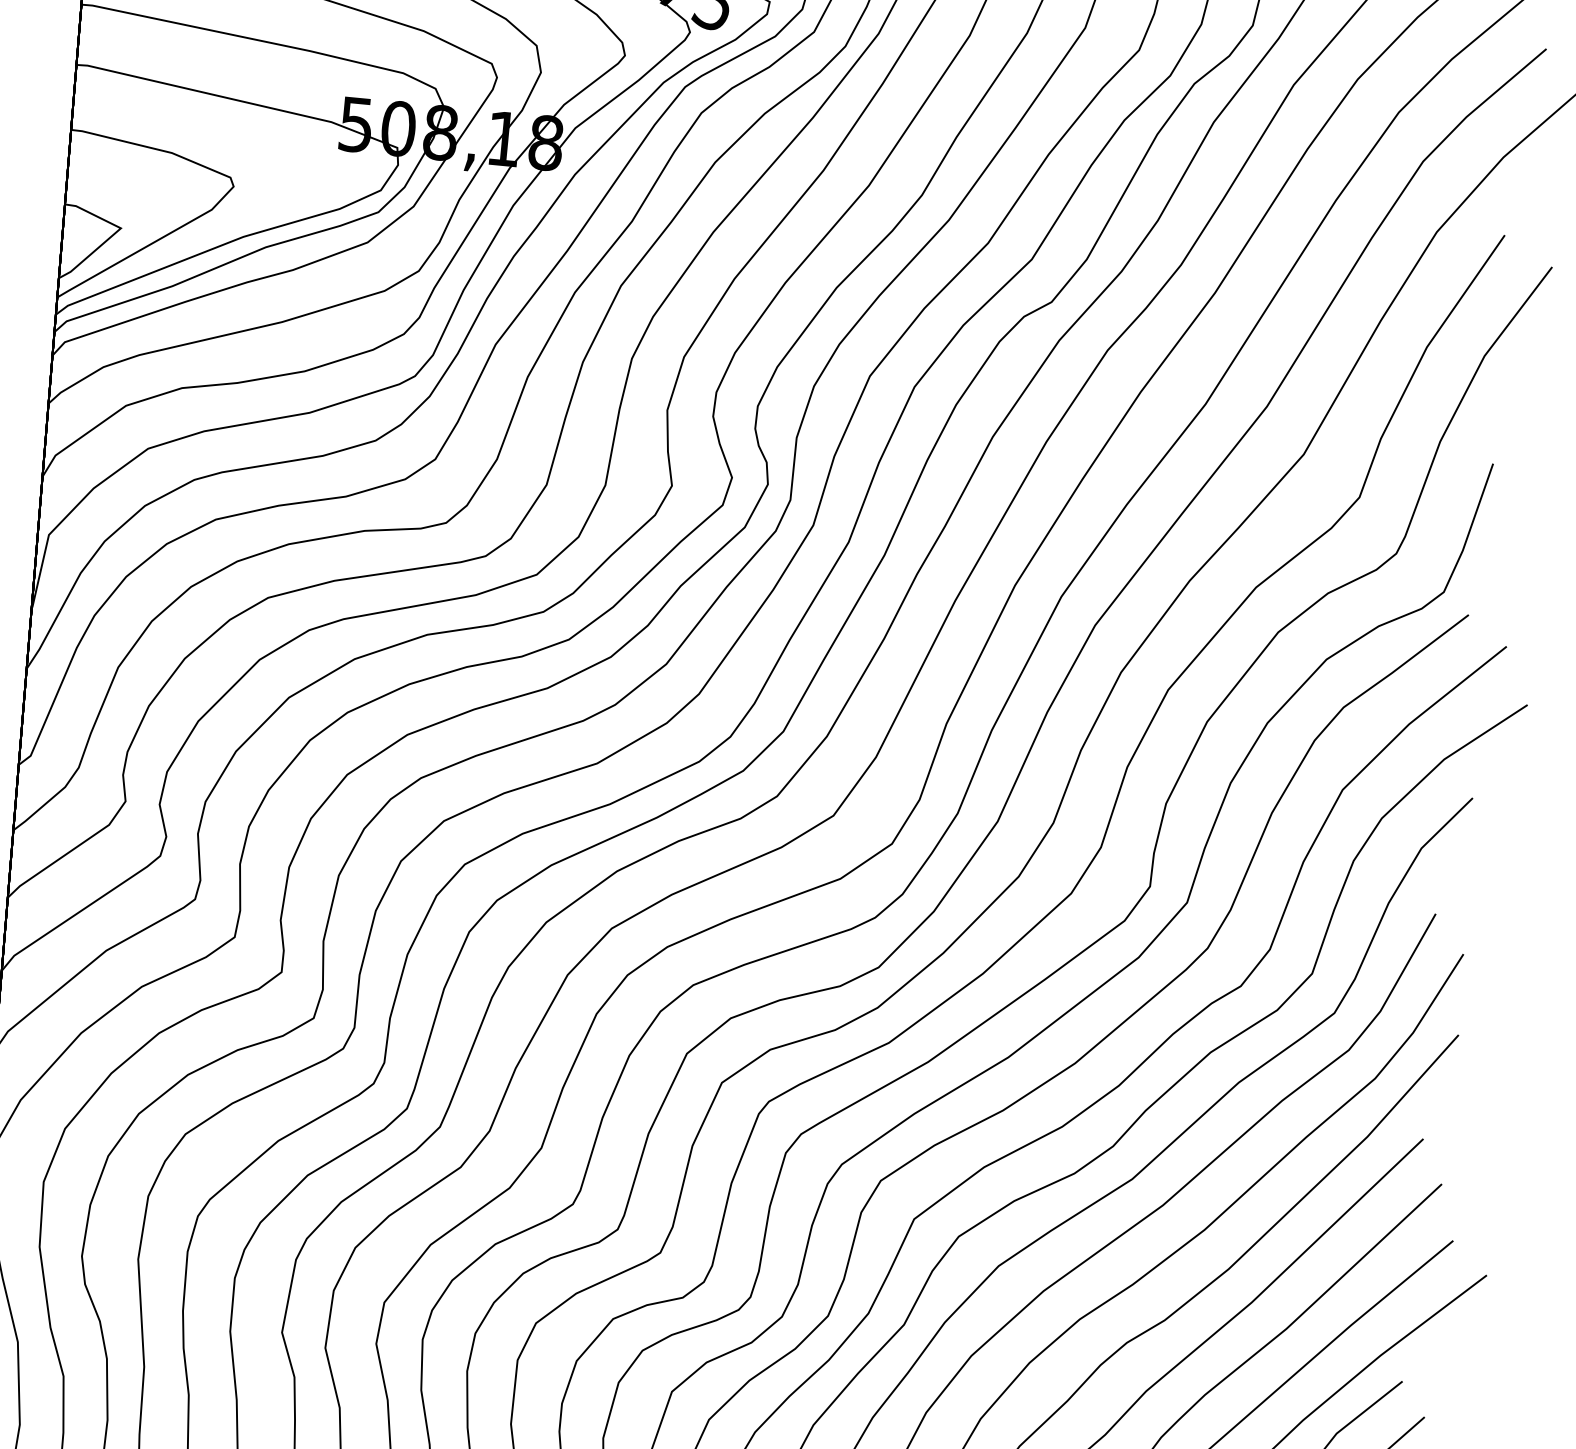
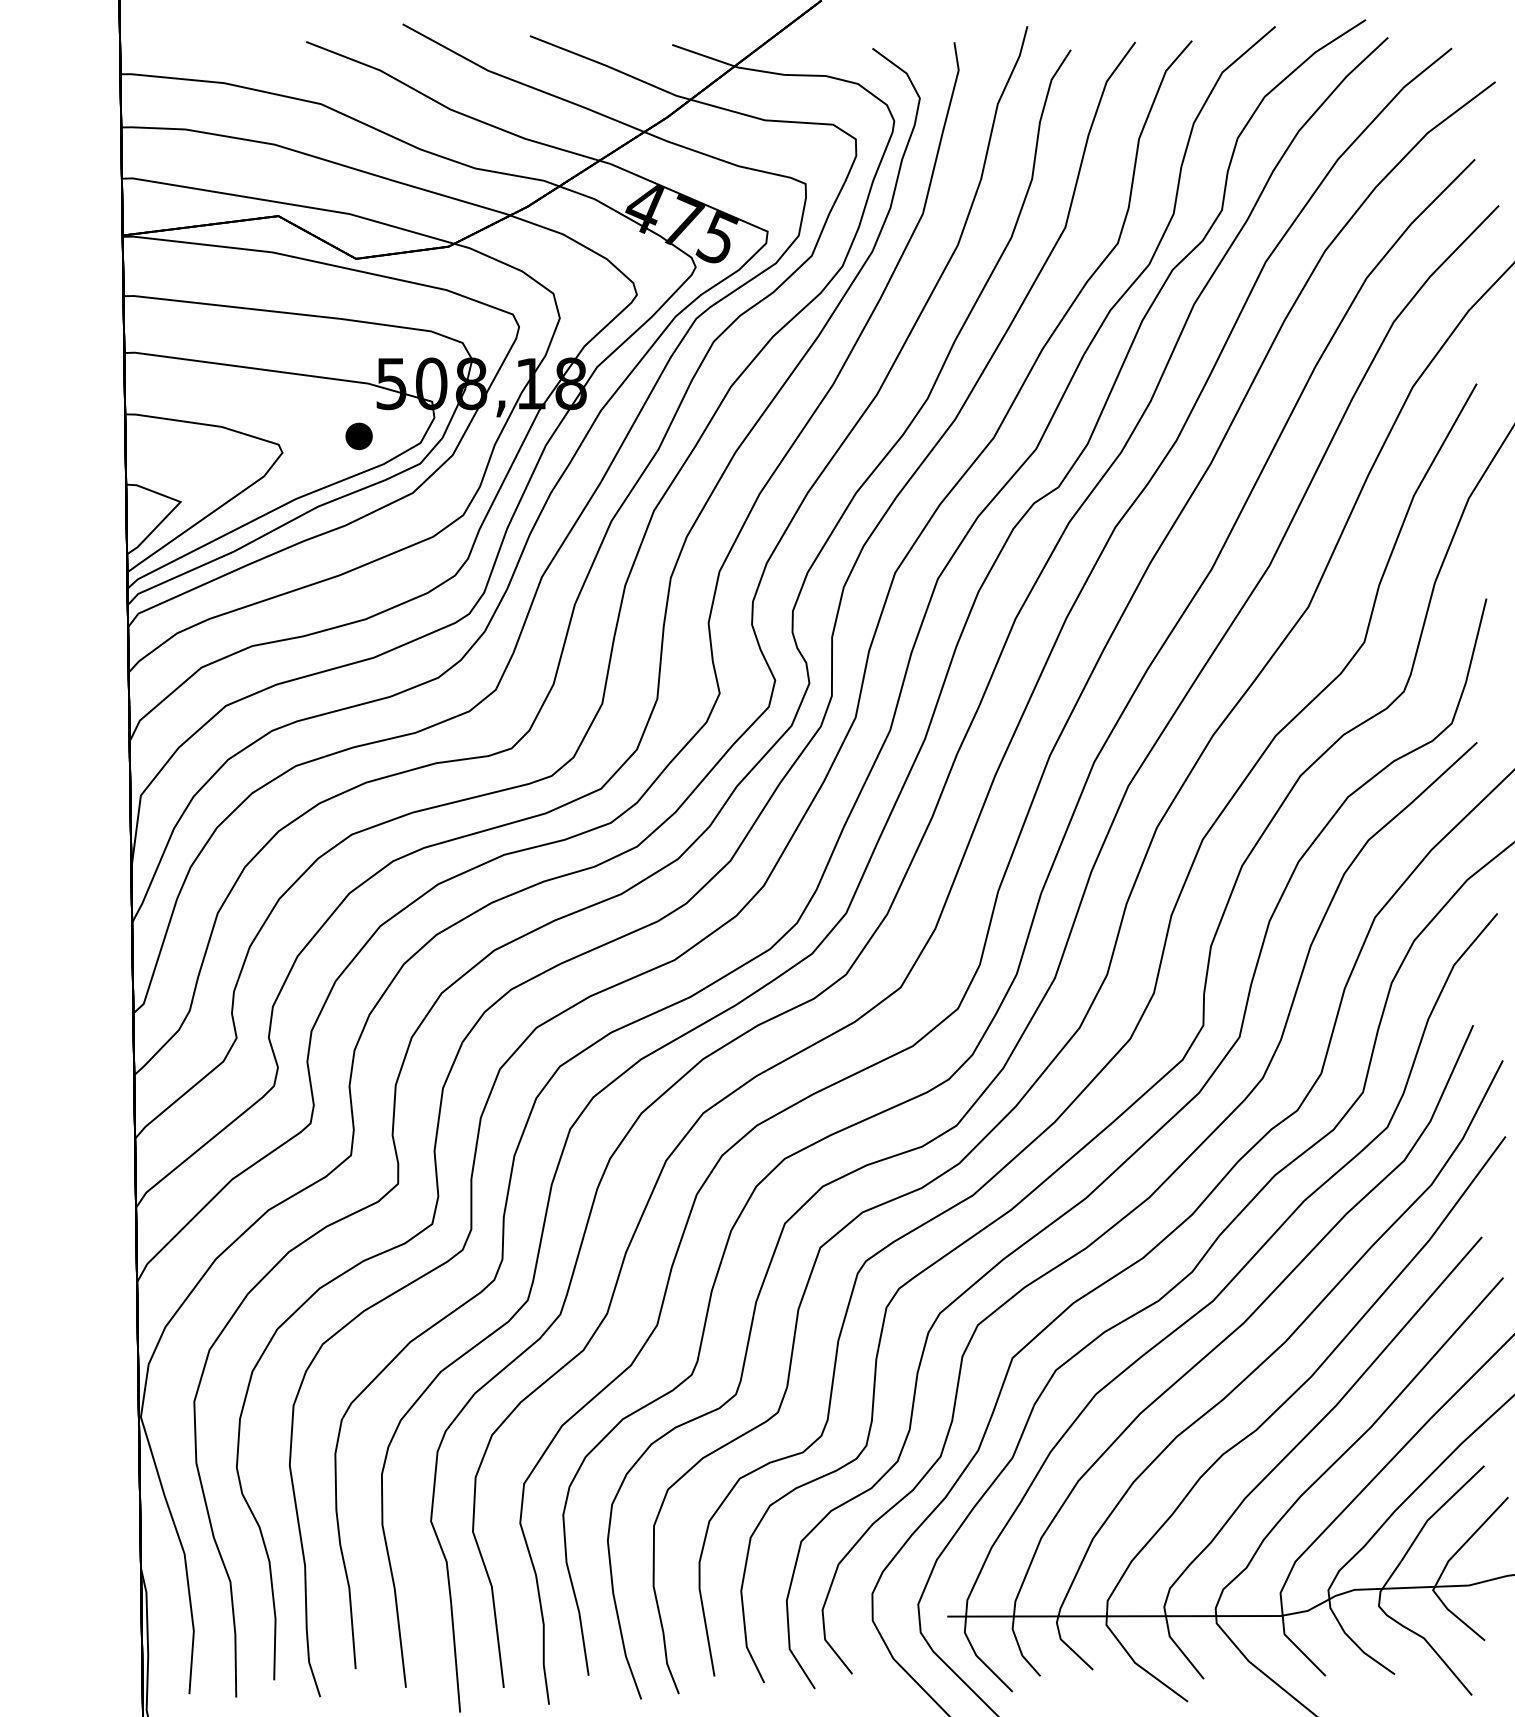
part: (315, 176) -> (358, 435), added

